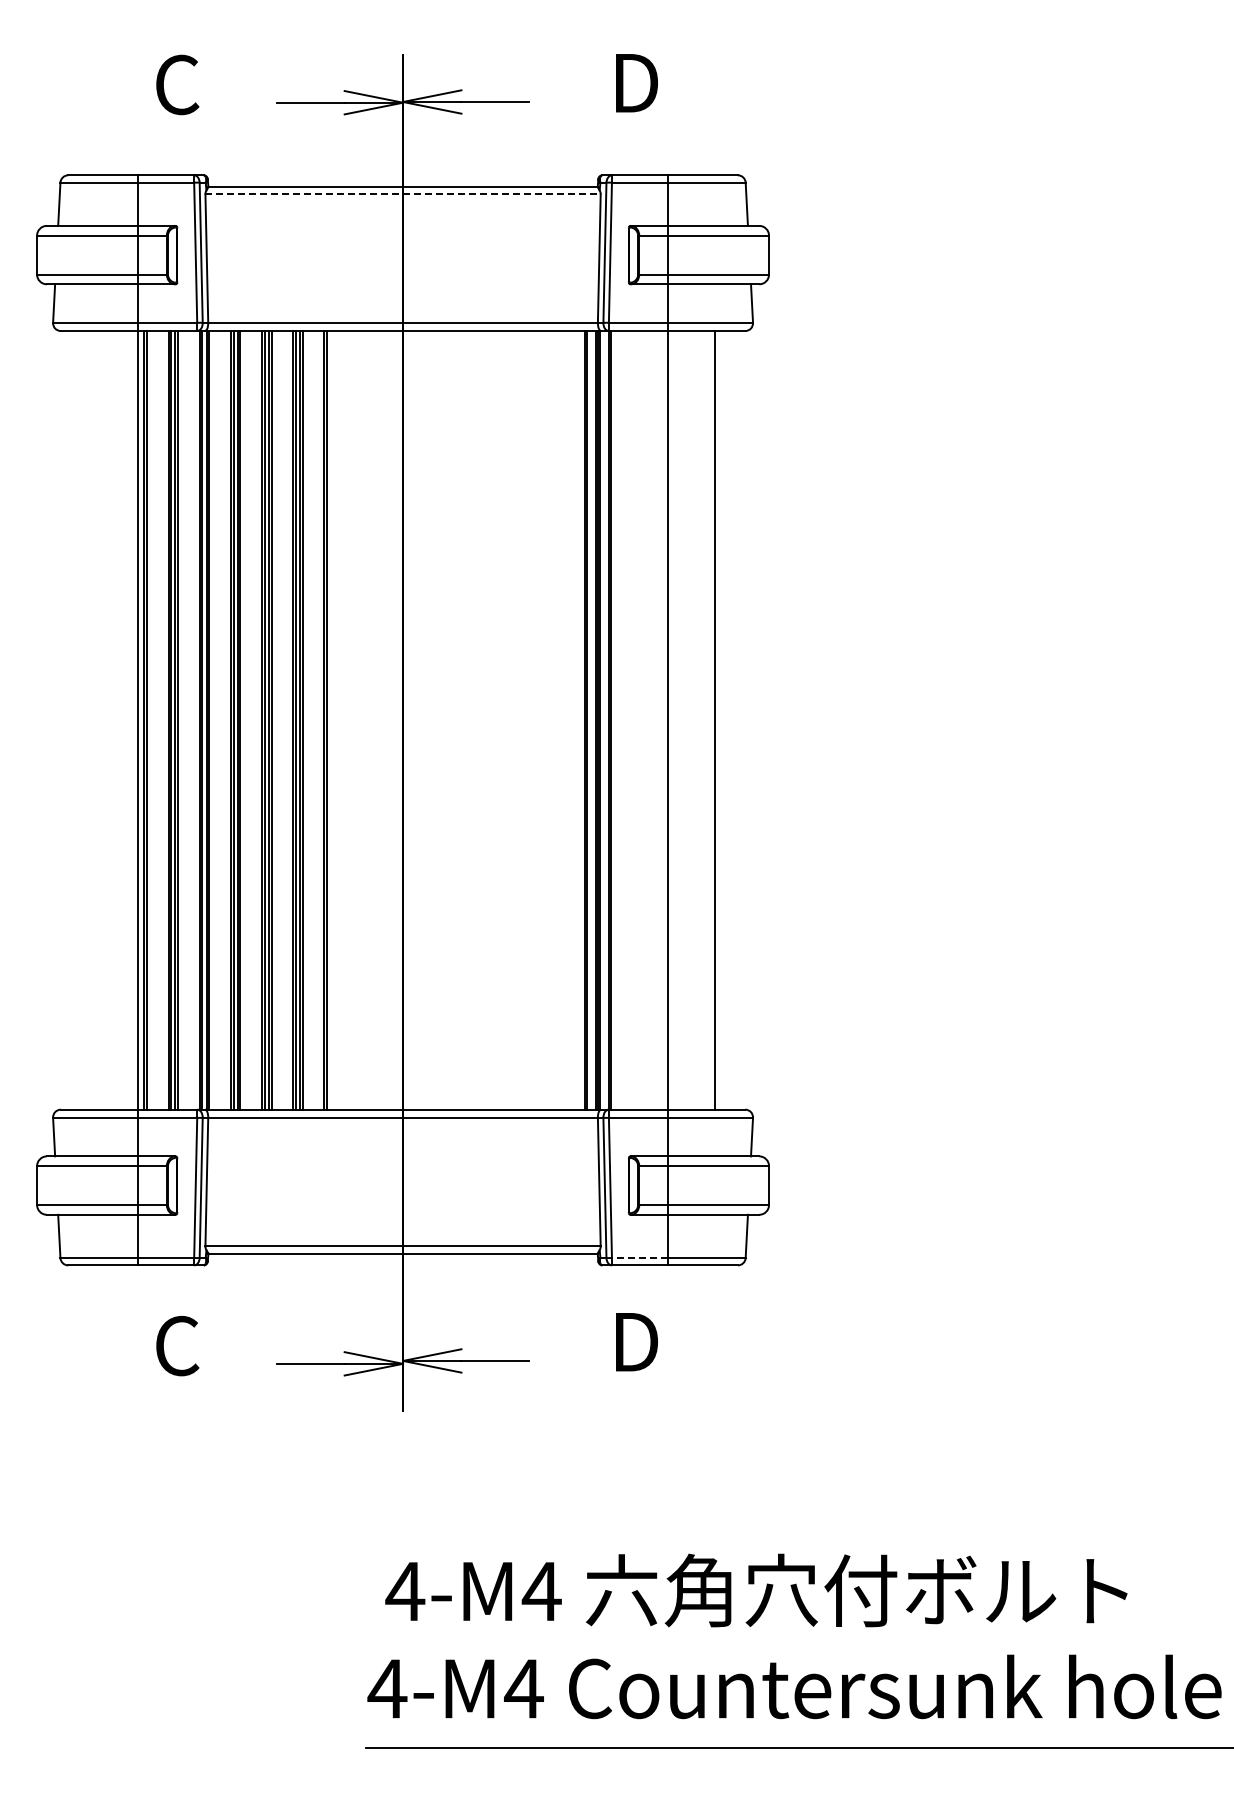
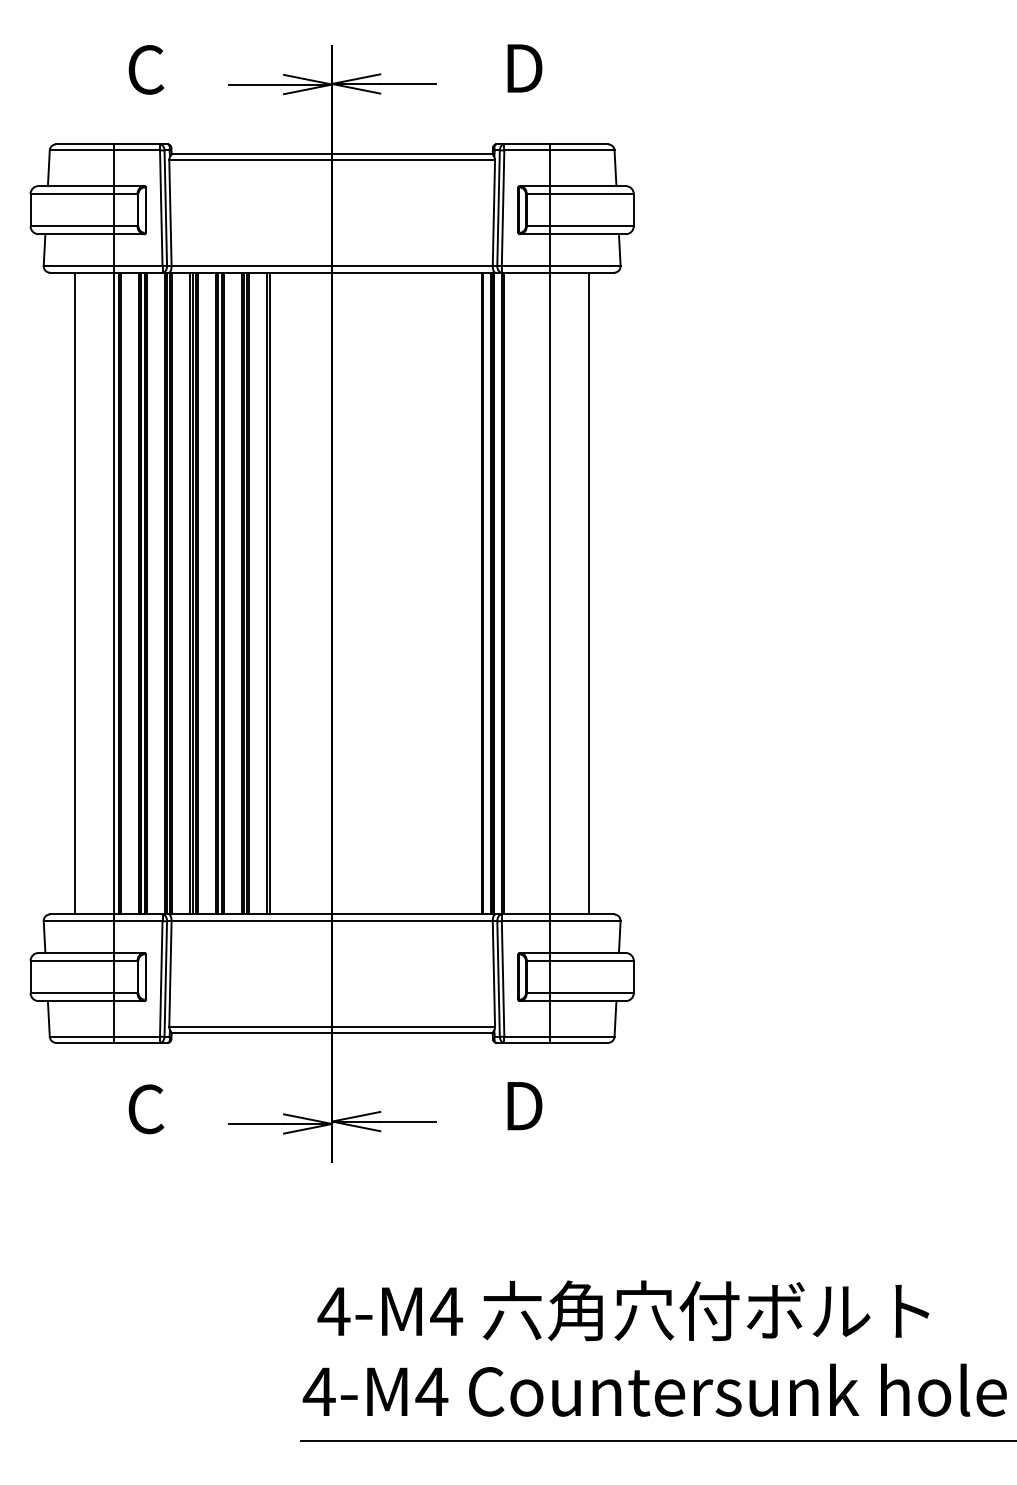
line: (403, 194) -> (332, 160), dashed -> solid
line: (91, 720) -> (75, 593), added
line: (639, 1258) -> (527, 1037), dashed -> solid

